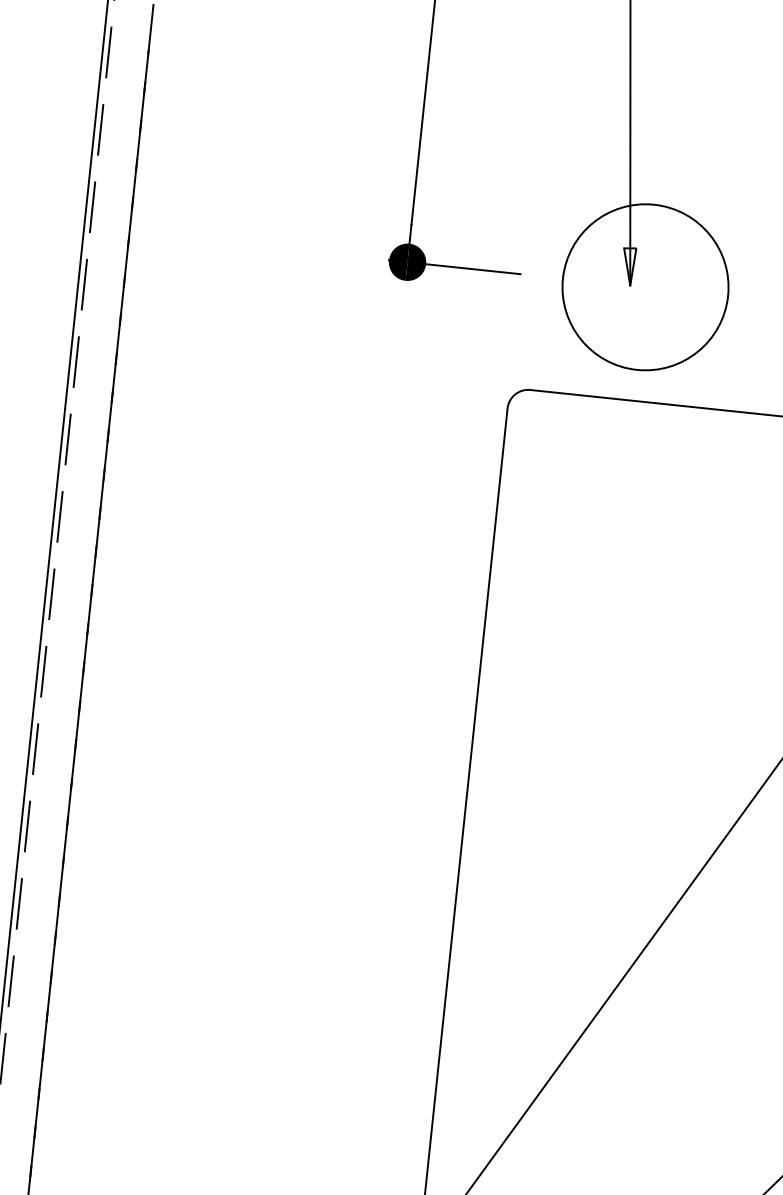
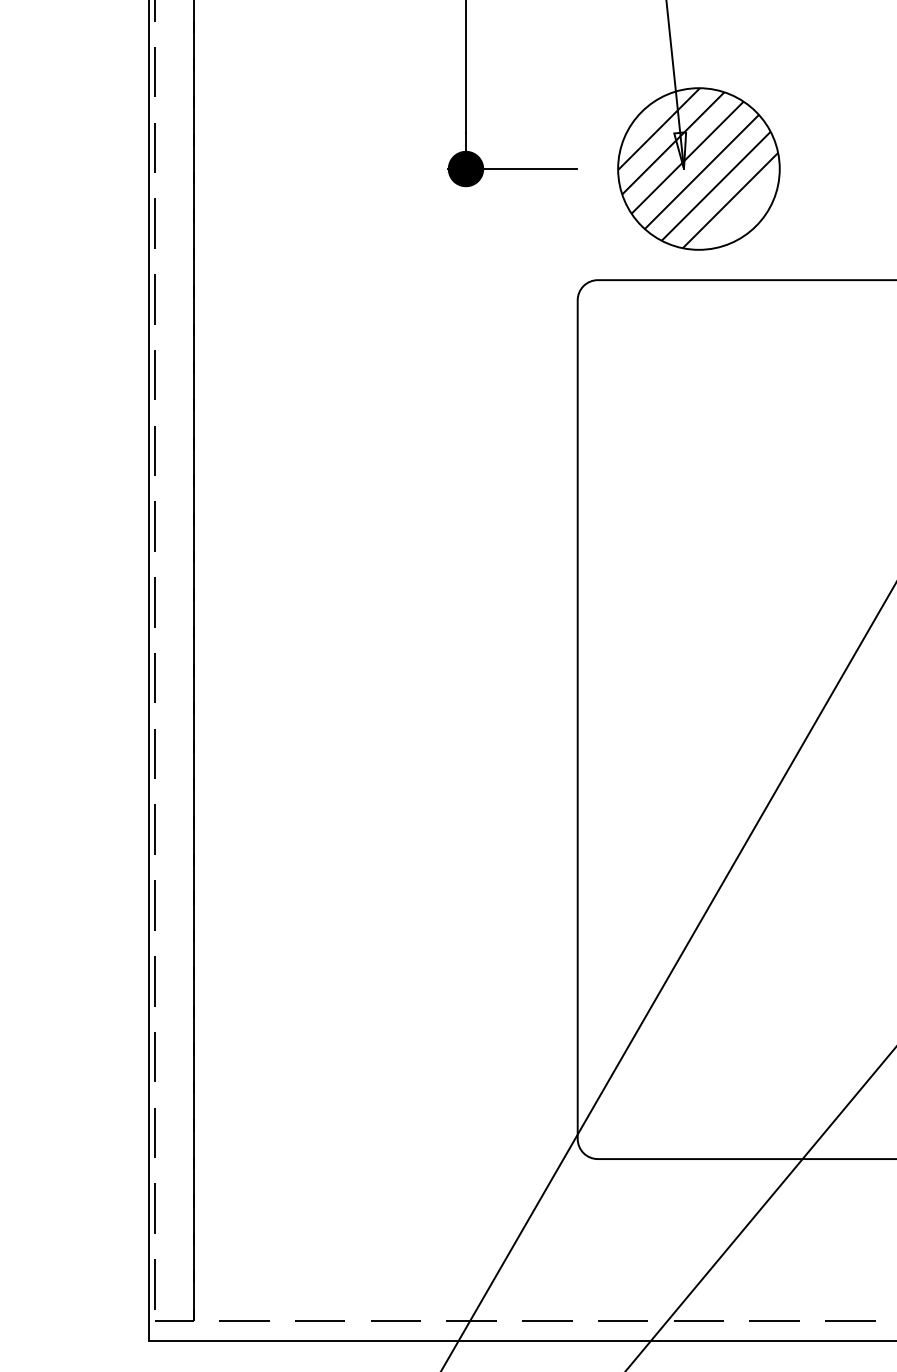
hatch: (645, 286) -> (698, 168), added

